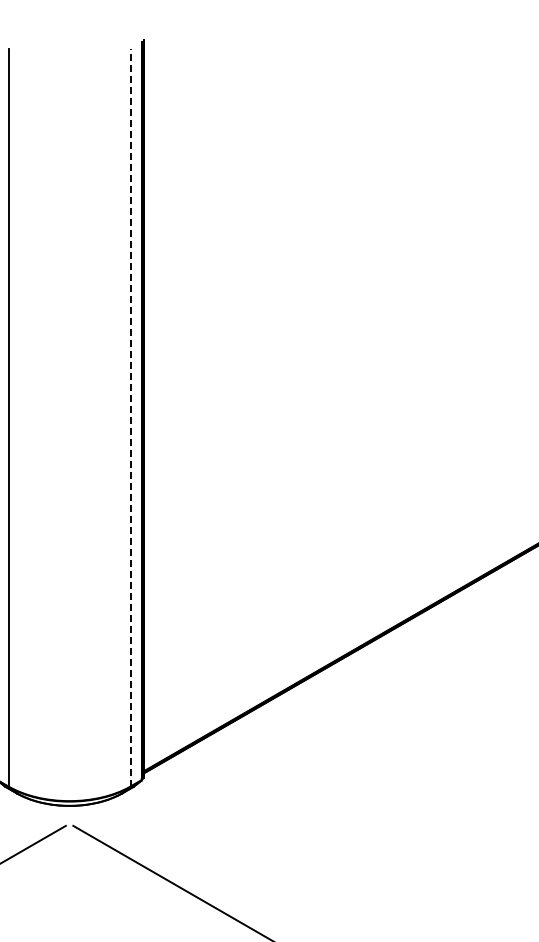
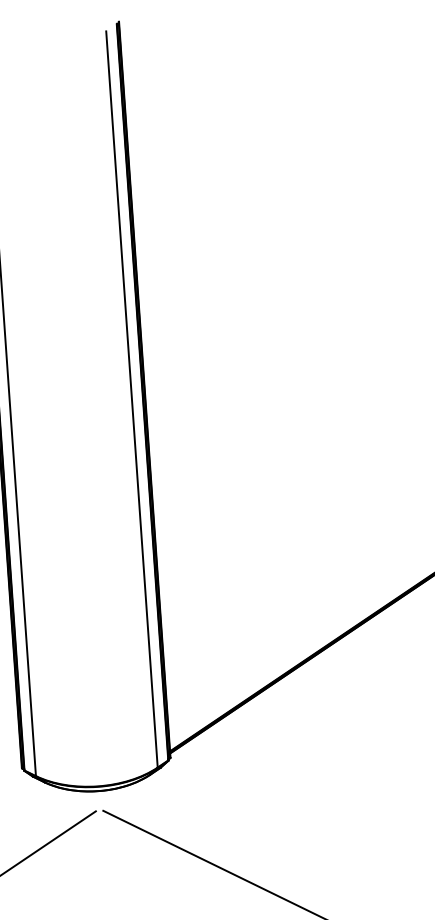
line: (130, 417) -> (131, 399), dashed -> solid

